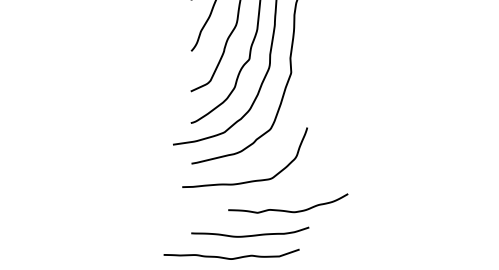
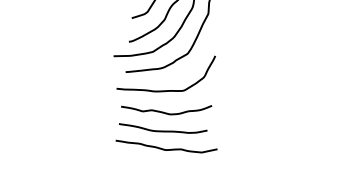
curve: (288, 210) -> (166, 112), moved
curve: (228, 257) -> (163, 148), moved

